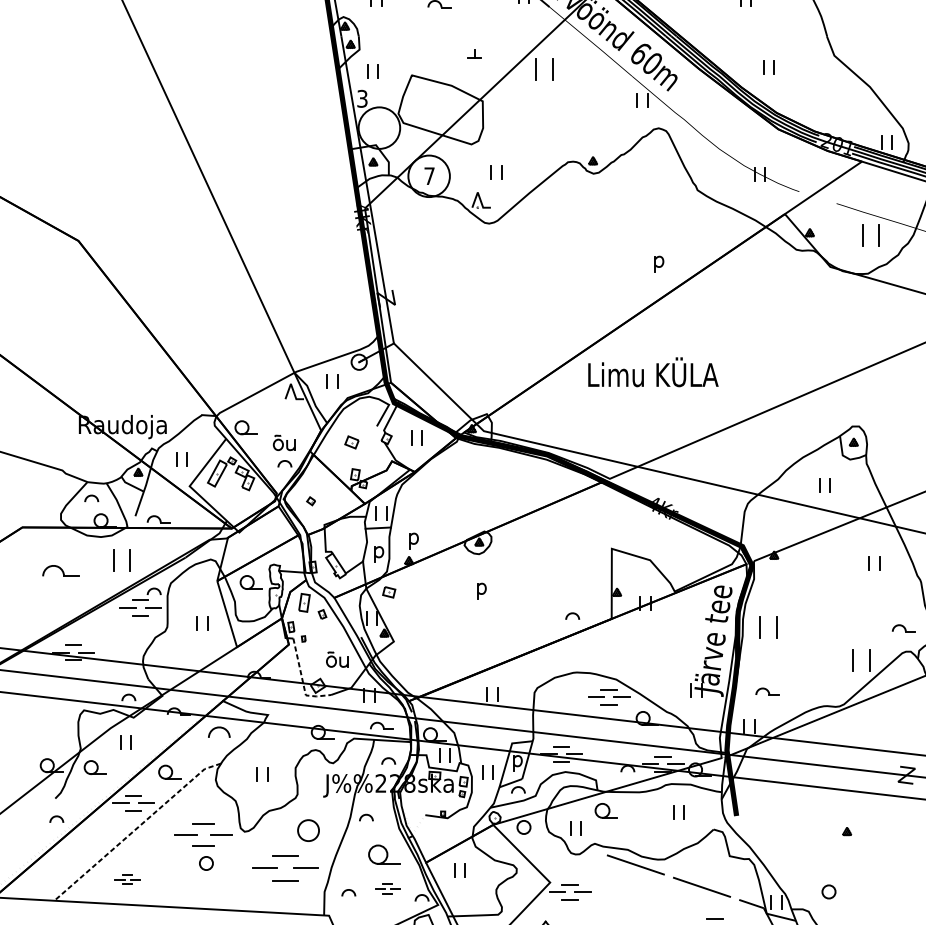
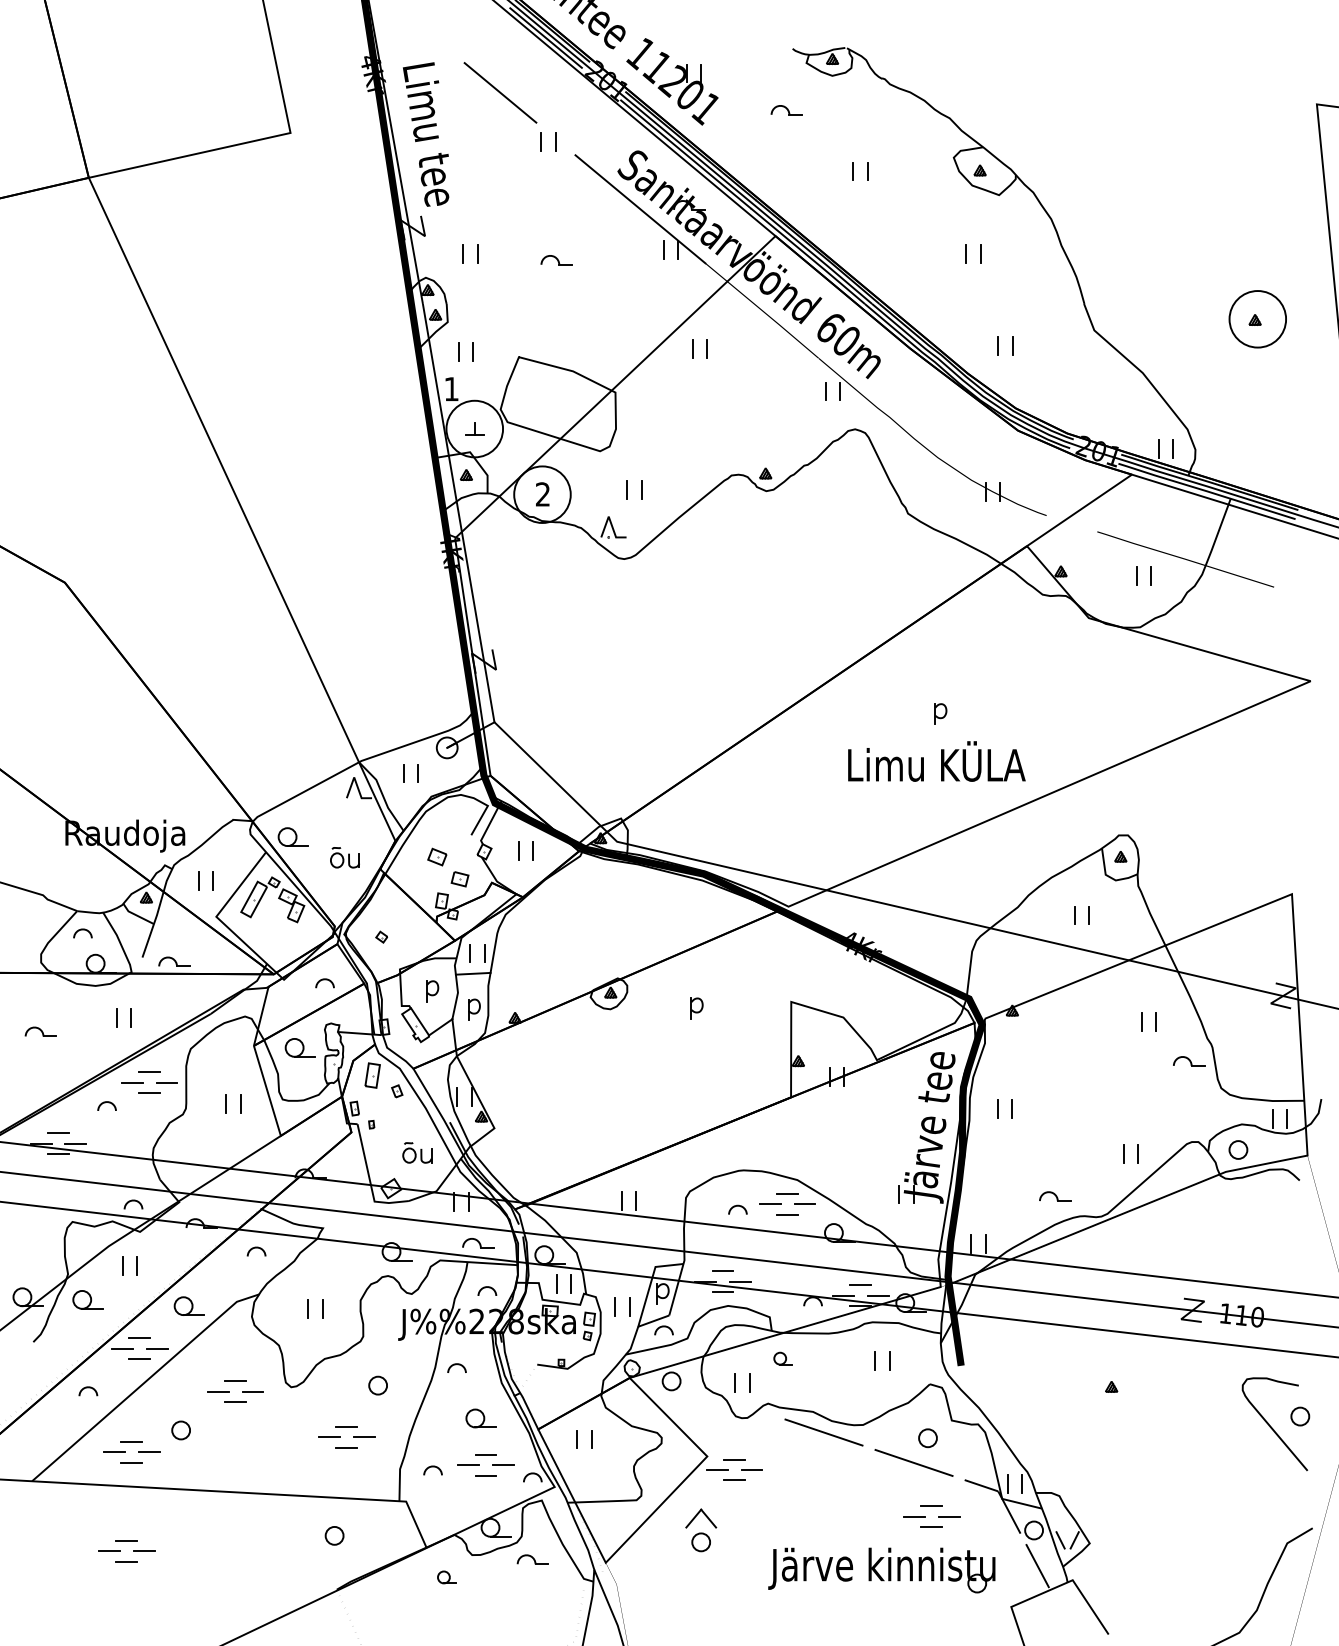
part: (473, 53) -> (474, 428), moved
part: (544, 68) -> (699, 348), size x0.62
text: (362, 99) -> (451, 389), 3 -> 1
text: (429, 176) -> (542, 494), 7 -> 2
part: (870, 235) -> (1143, 575), size x0.62
part: (659, 263) -> (940, 713), moved
text: (653, 372) -> (936, 761), moved
part: (284, 464) -> (324, 983), moved
part: (413, 541) -> (432, 991), moved
part: (121, 560) -> (123, 1017), size x0.62
part: (60, 570) -> (40, 1031), size x0.62
part: (153, 591) -> (106, 1105), moved
part: (481, 591) -> (696, 1008), moved
part: (388, 592) -> (459, 879), moved
part: (572, 616) -> (737, 1209), moved
part: (768, 627) -> (1004, 1108), size x0.62
part: (904, 628) -> (1189, 1061), moved
part: (860, 660) -> (1130, 1153), size x0.62
line: (302, 680) -> (370, 1181), dashed -> solid
part: (767, 691) -> (1055, 1196), moved
part: (219, 732) -> (256, 1251), size x0.62
part: (605, 810) -> (782, 1358), size x0.62
part: (56, 819) -> (88, 1391), moved
line: (136, 828) -> (143, 1383), dashed -> solid
part: (308, 830) -> (377, 1385), size x0.62
part: (203, 834) -> (235, 1391), size x0.71
part: (383, 854) -> (480, 1418), size x0.71
part: (205, 863) -> (180, 1430), moved
part: (285, 868) -> (346, 1437), size x0.62
part: (127, 879) -> (131, 1452), size x1.67
part: (387, 889) -> (485, 1465), size x1.67
part: (828, 892) -> (927, 1438), moved

